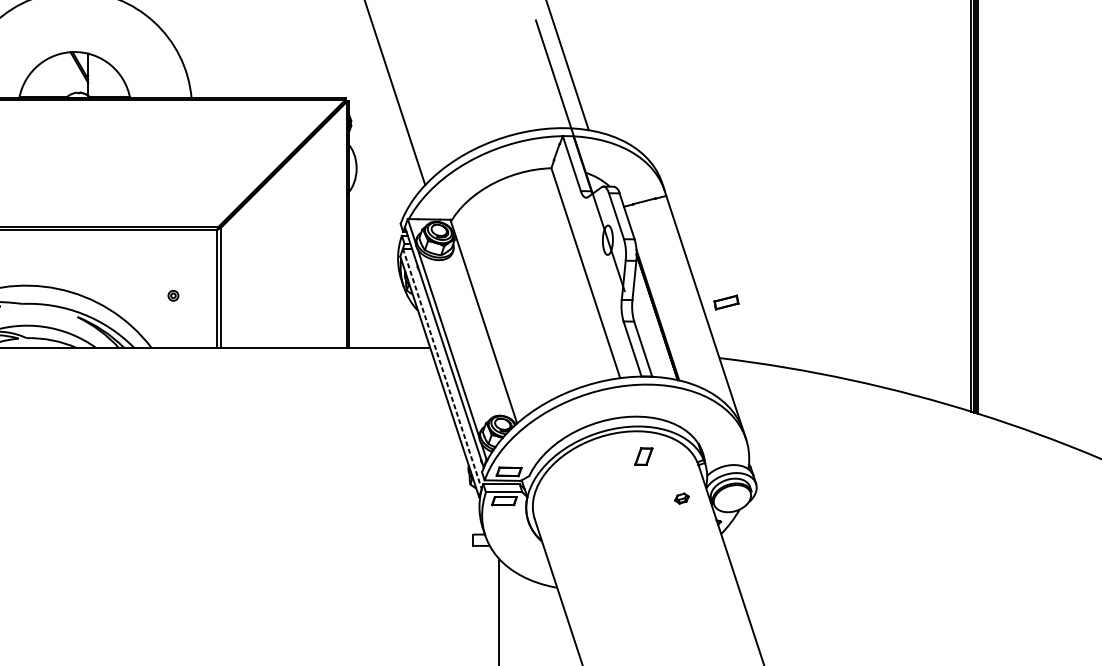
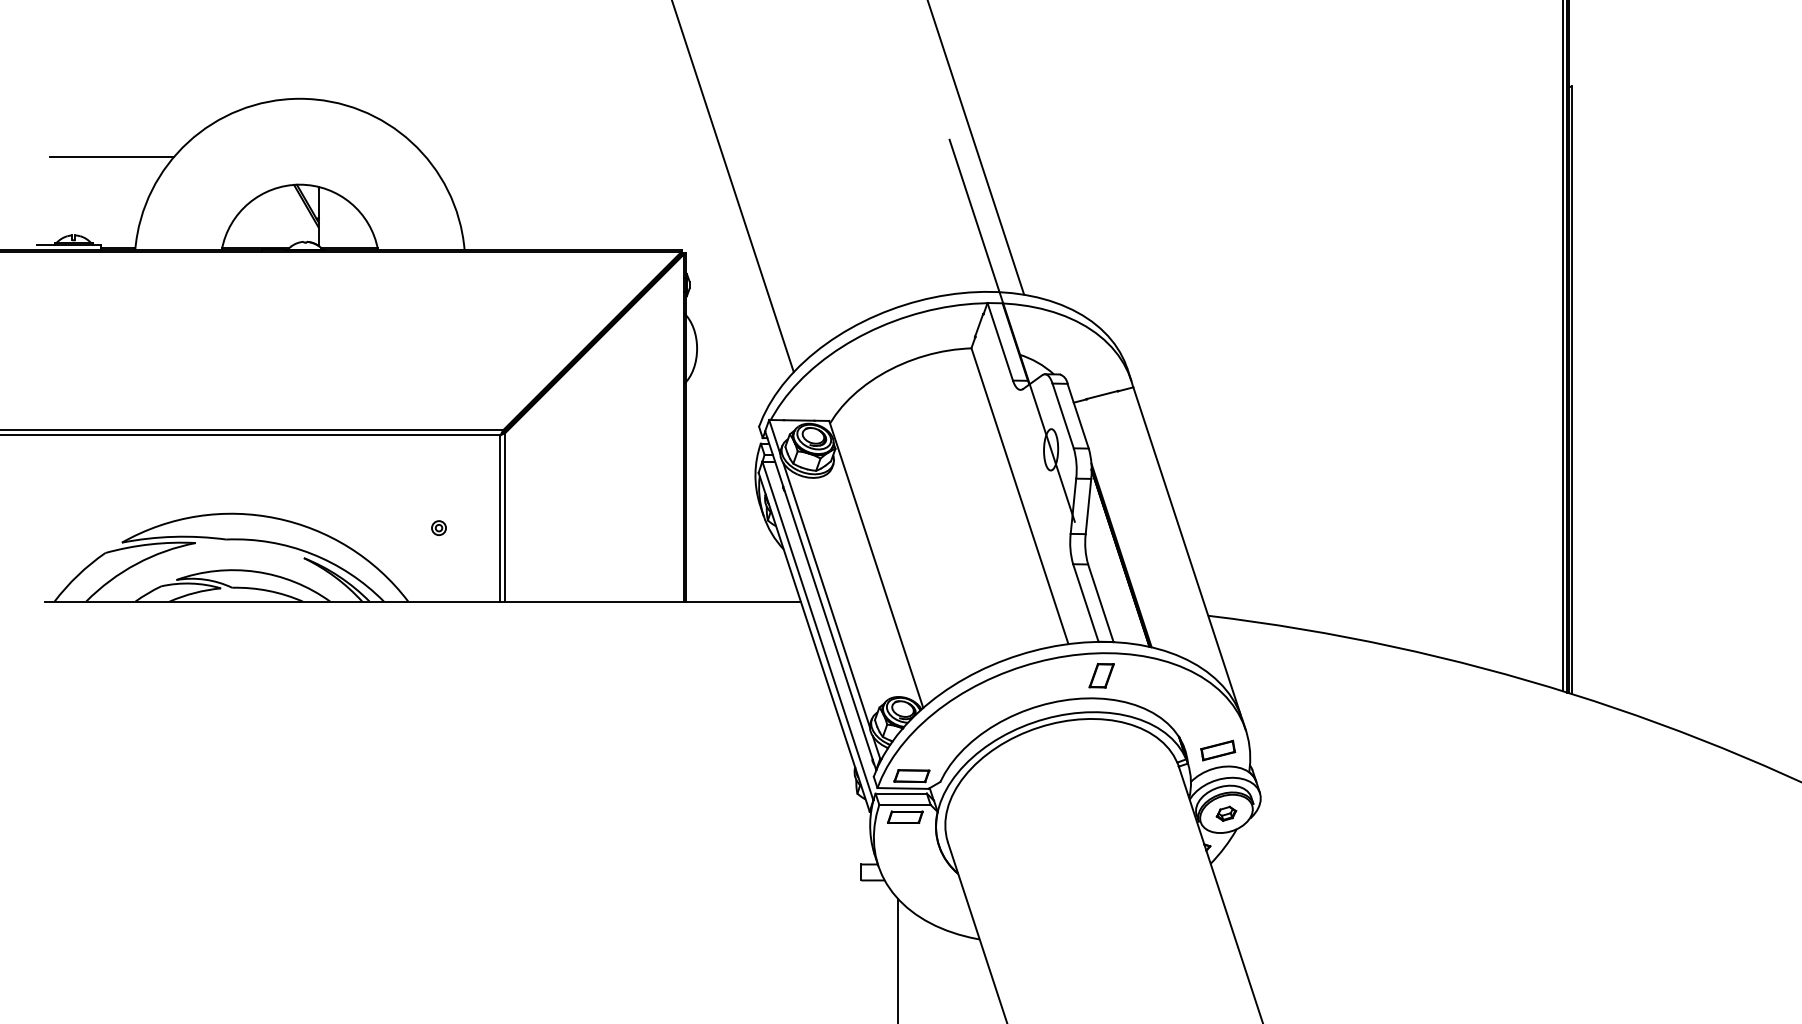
part: (726, 302) -> (1218, 750), moved
line: (442, 369) -> (818, 631), dashed -> solid
part: (643, 456) -> (1101, 675), moved
part: (682, 498) -> (1226, 813), moved

